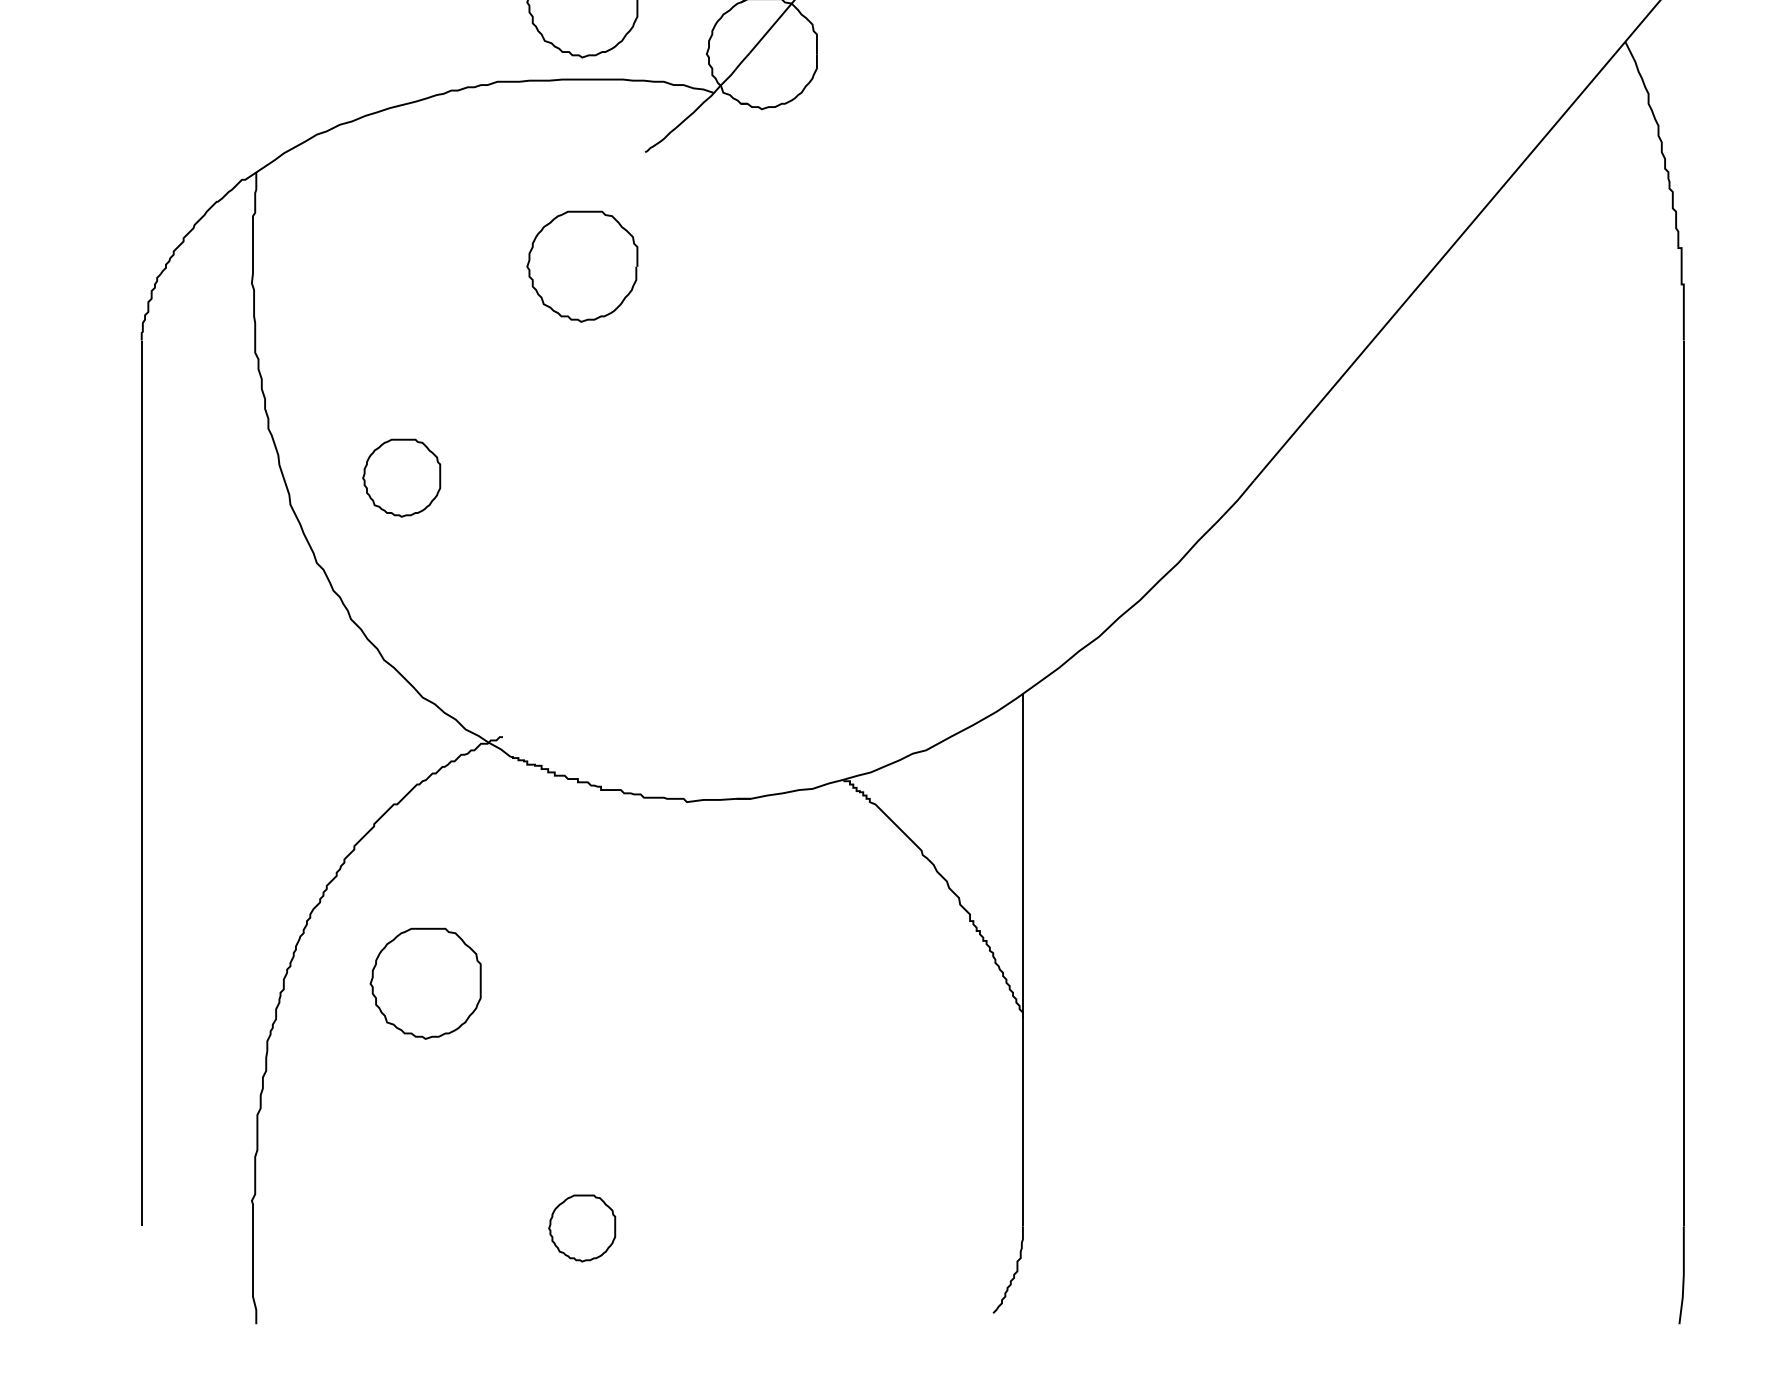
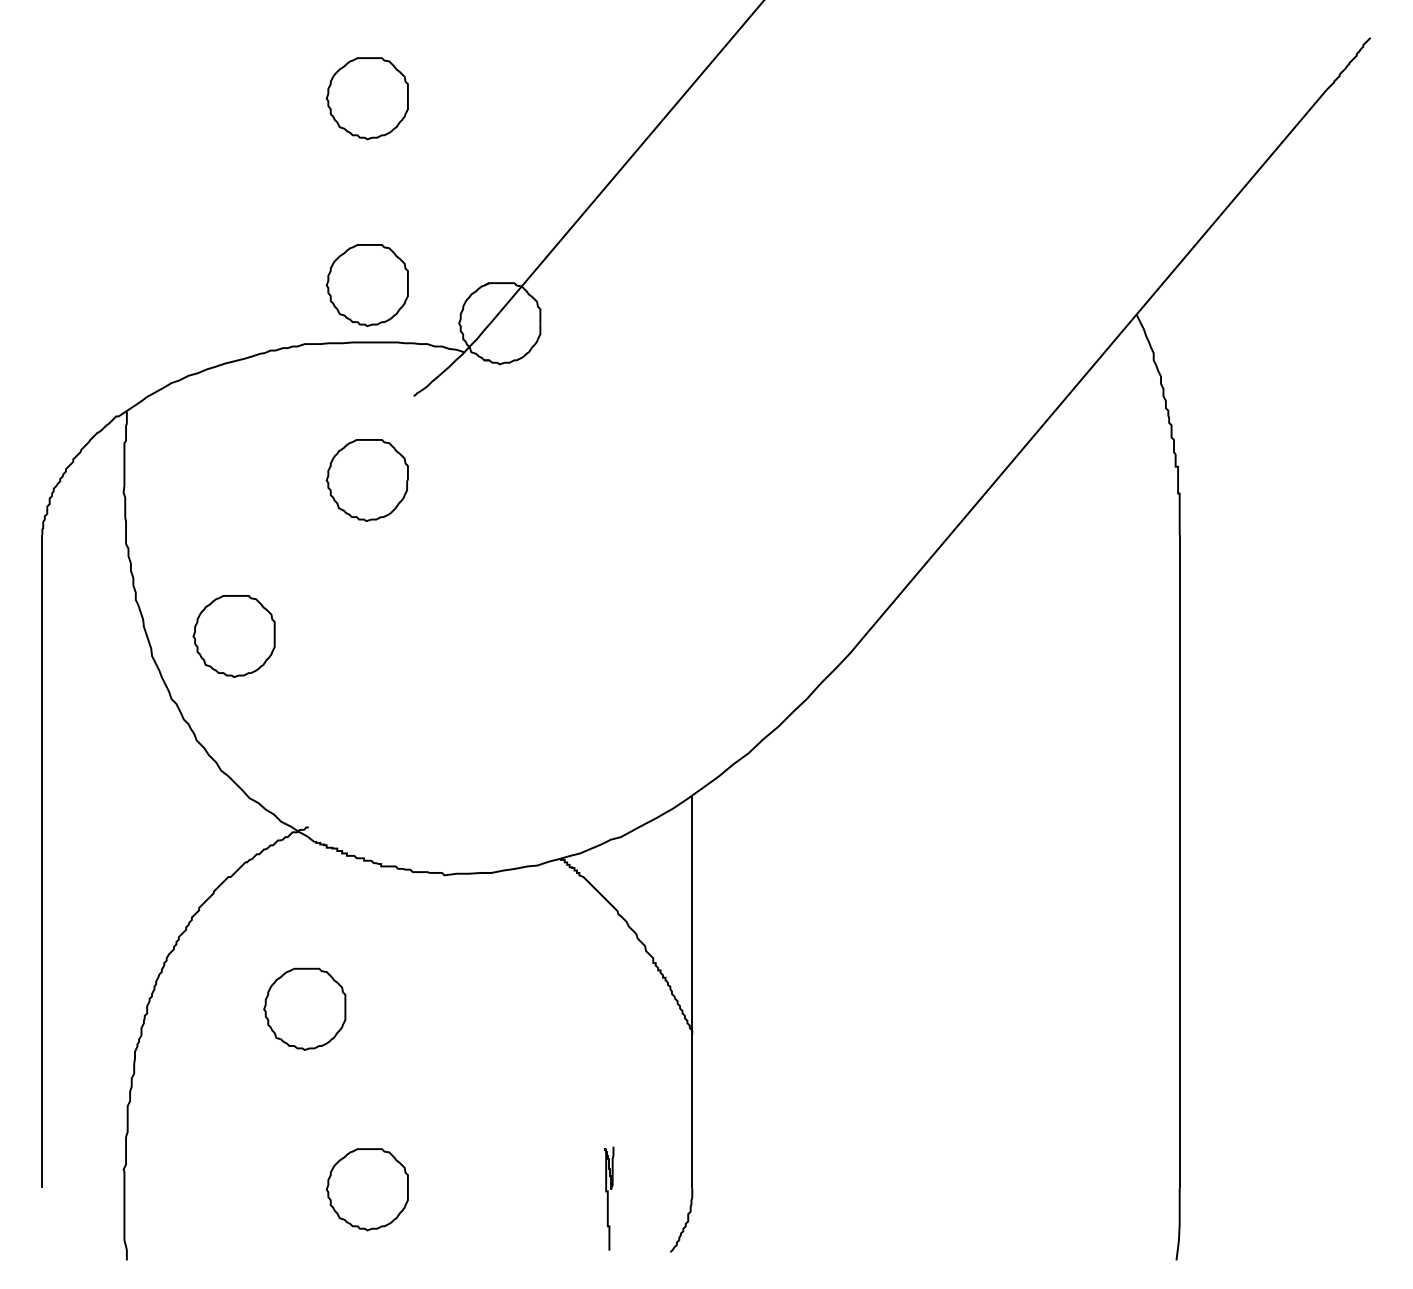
part: (400, 478) -> (233, 636), size x1.43
part: (425, 982) -> (304, 1008), moved
part: (581, 1228) -> (366, 1189), size x1.67
part: (910, 1240) -> (609, 1198), added

